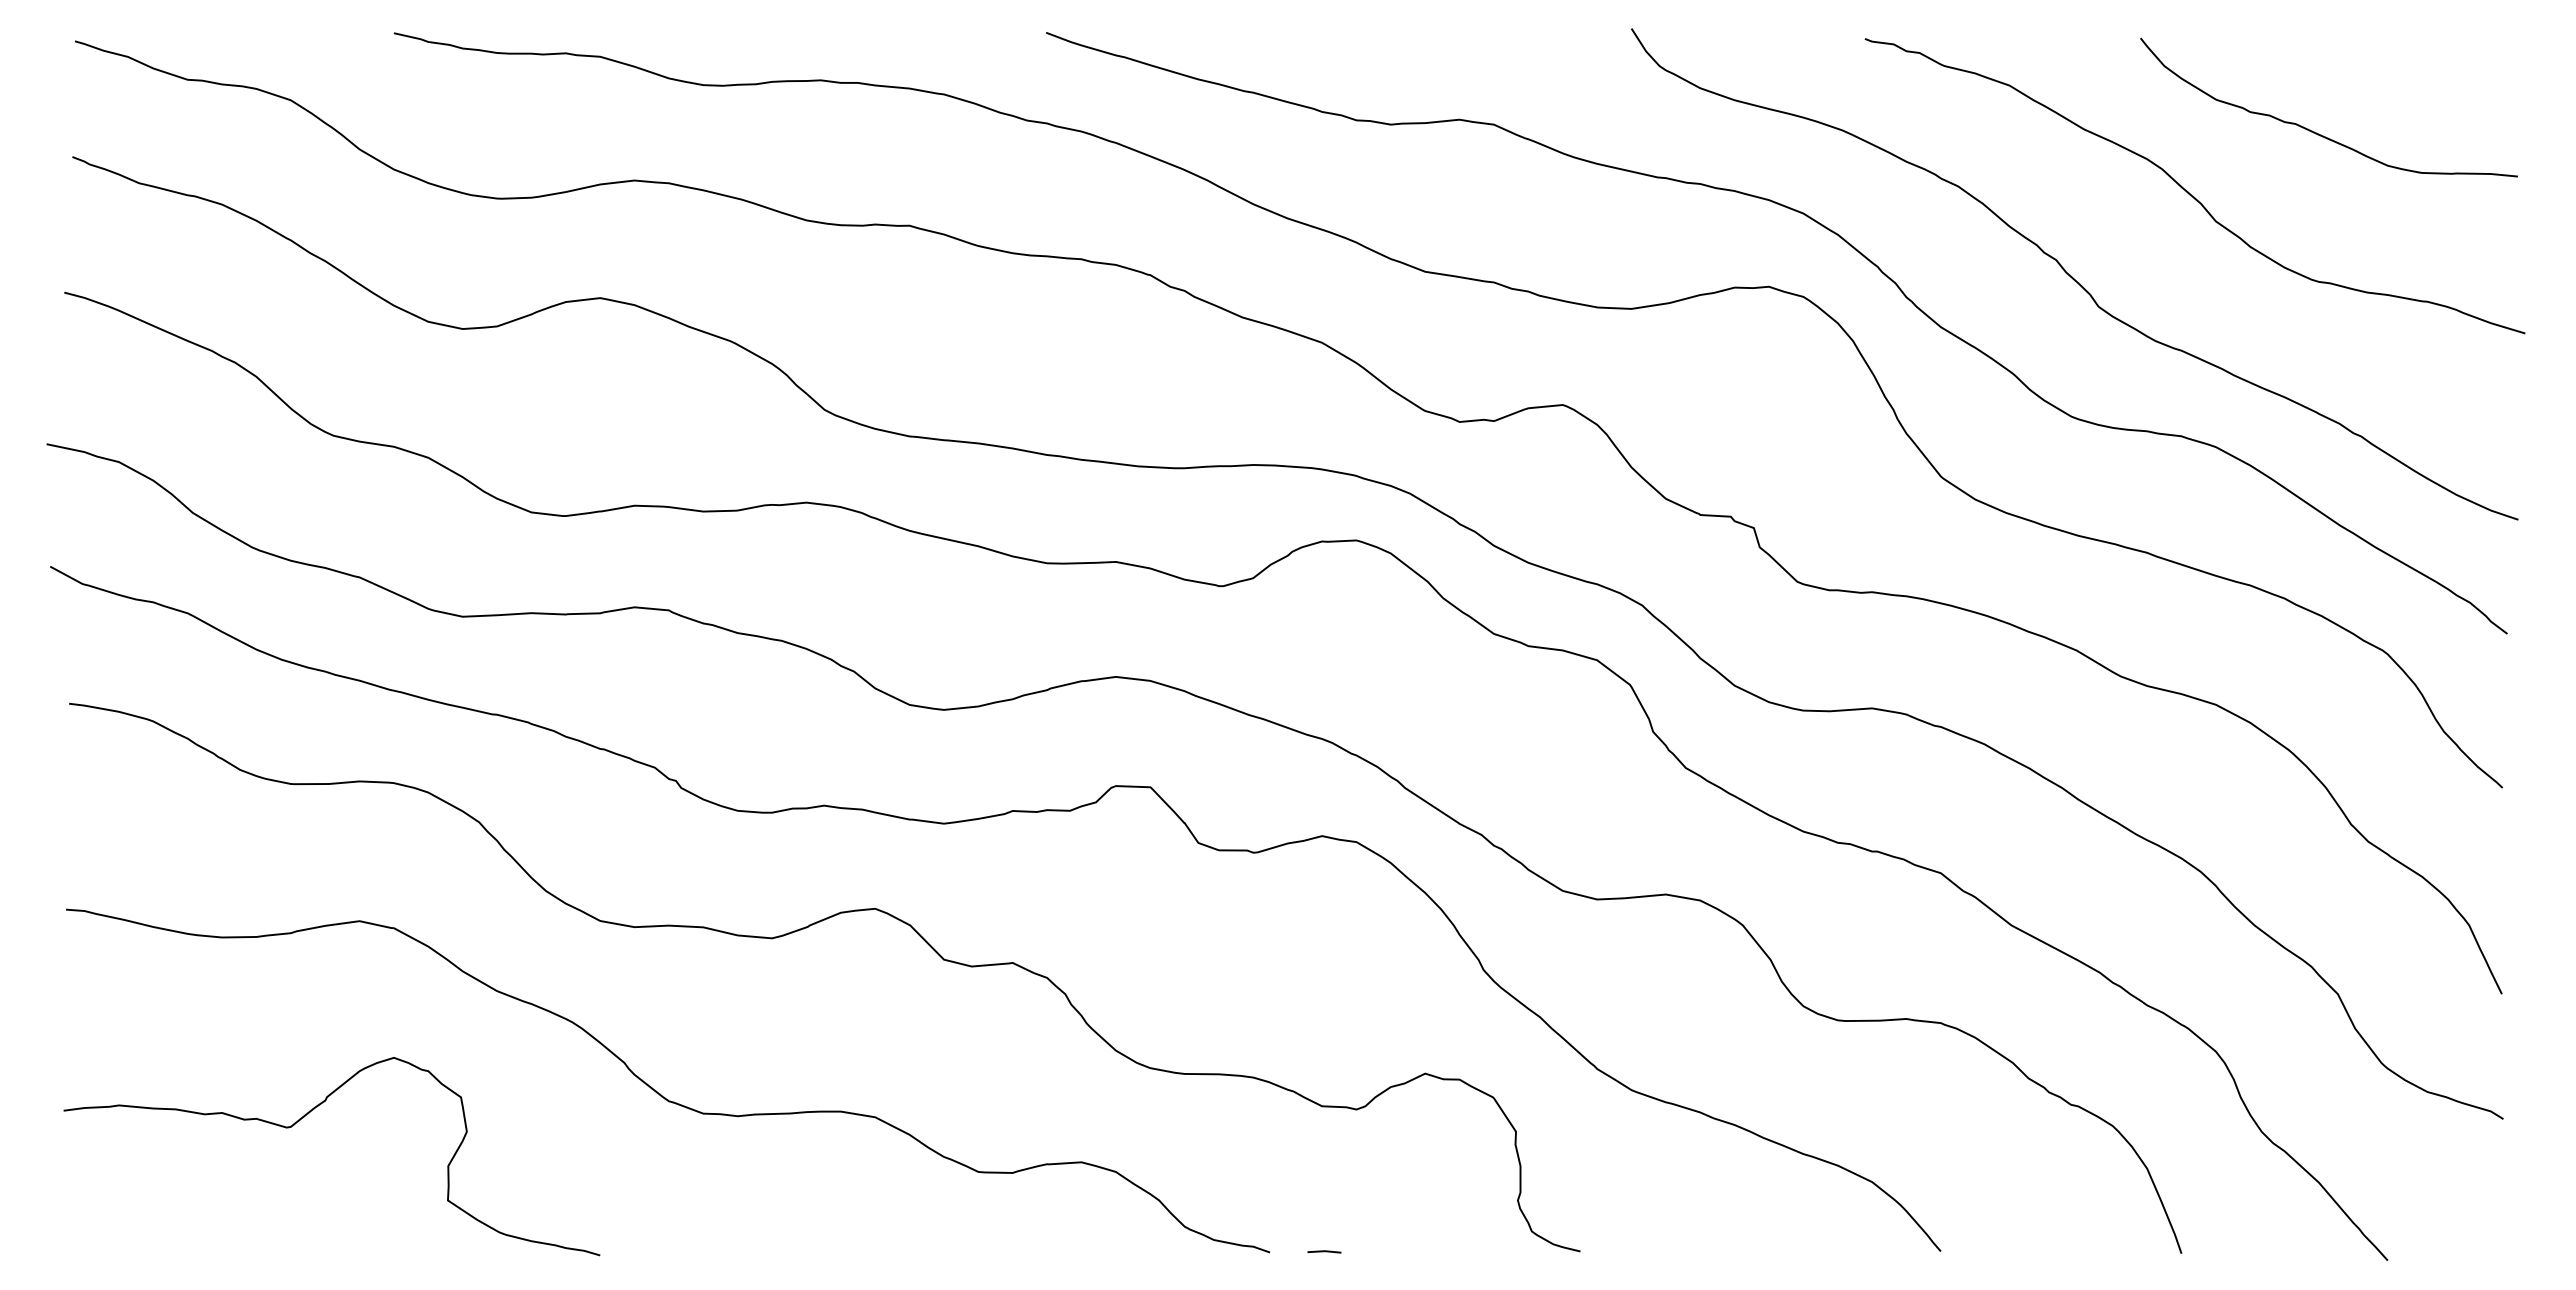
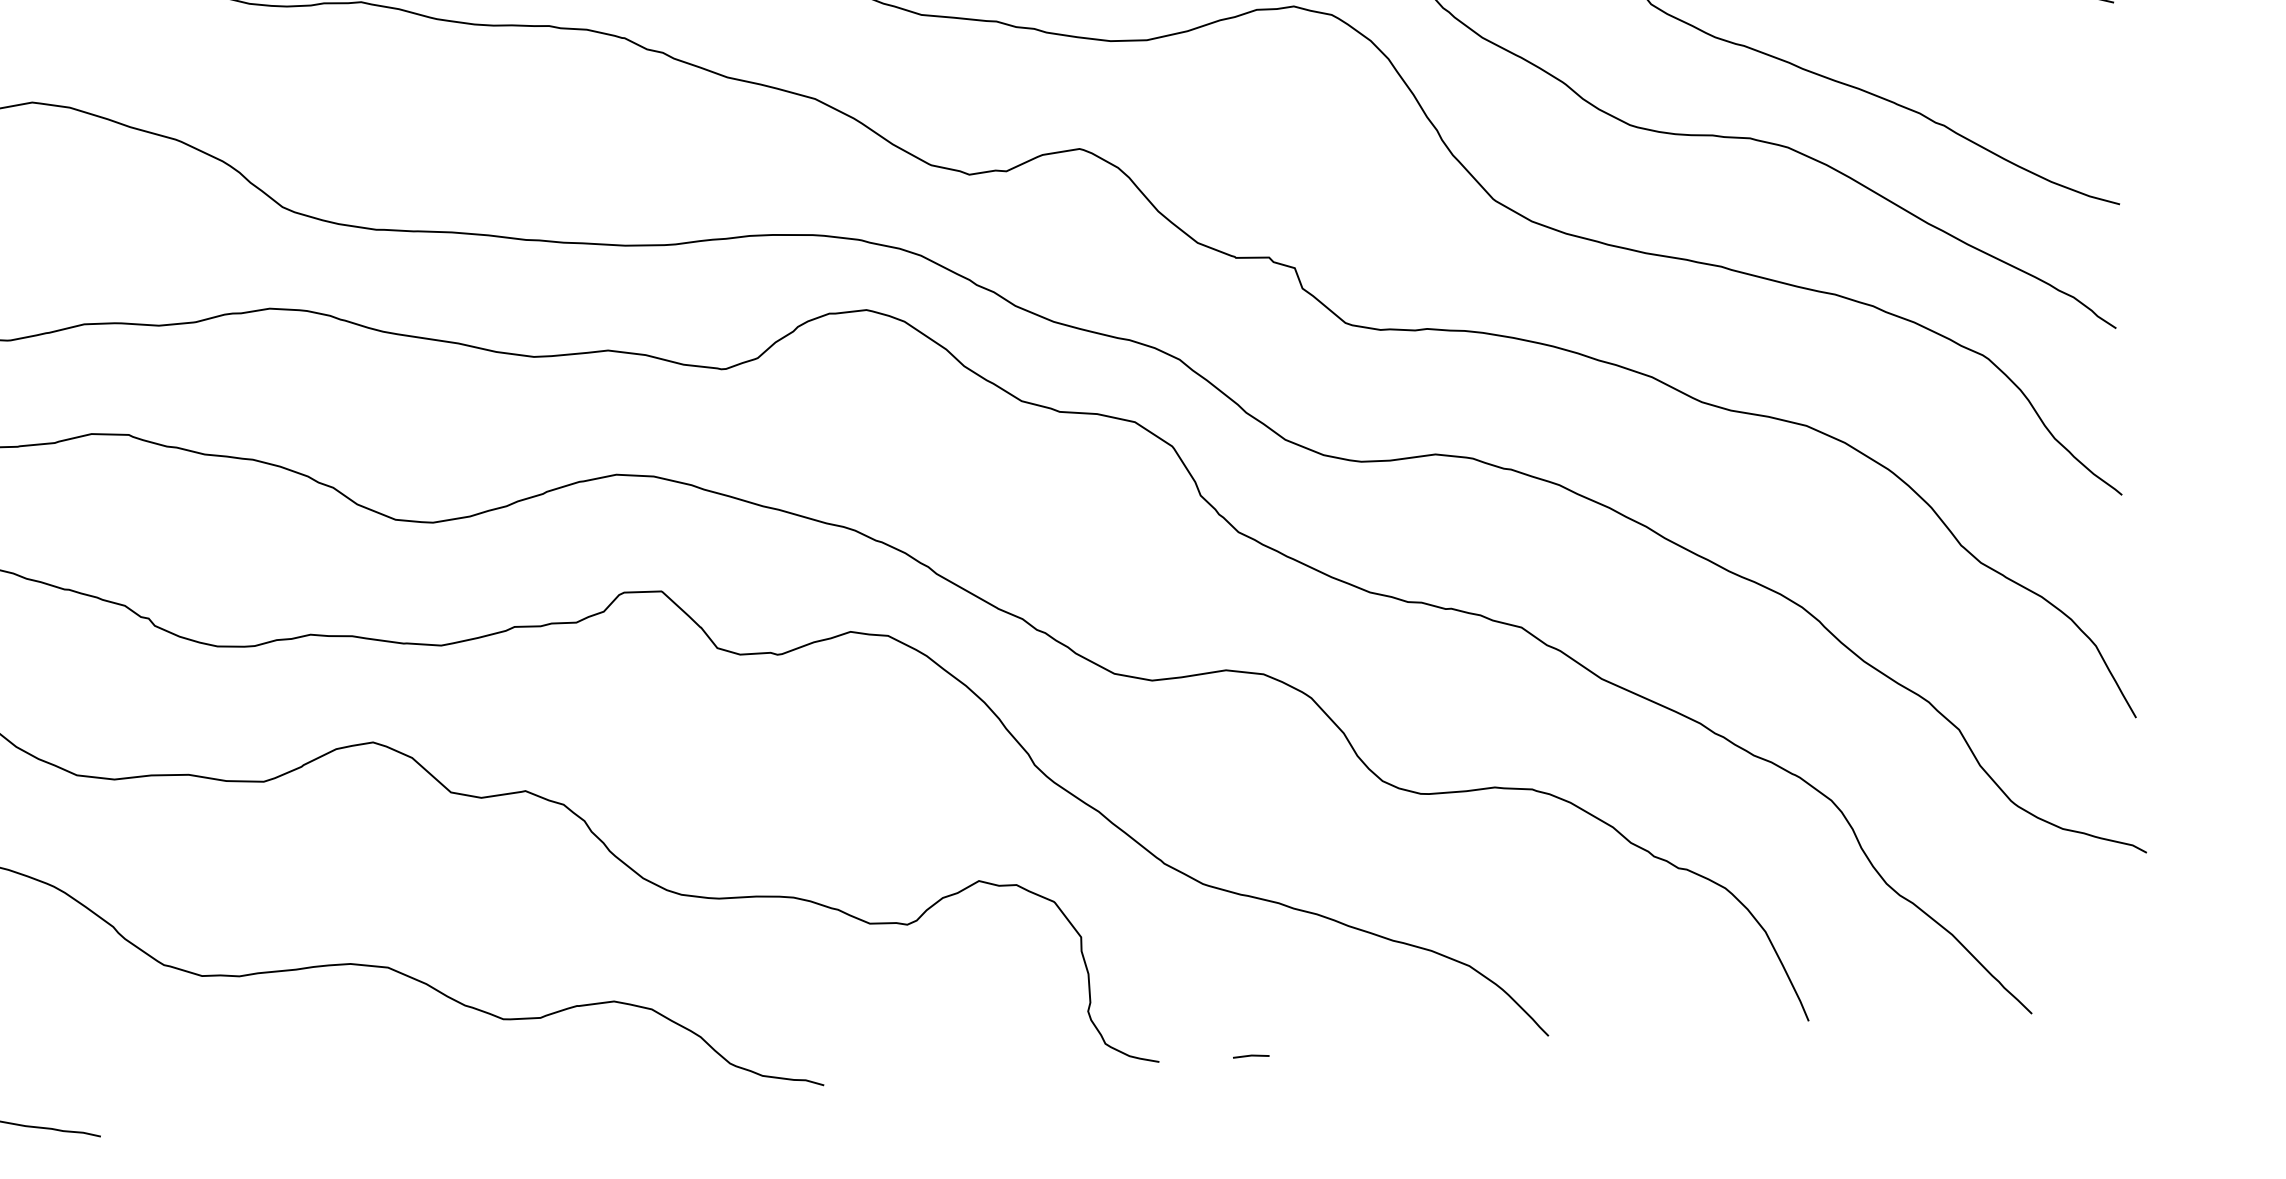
line: (1324, 1251) -> (1251, 1055), moved

